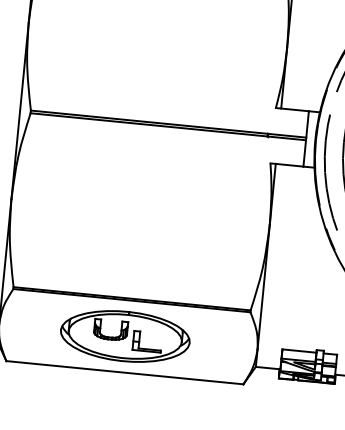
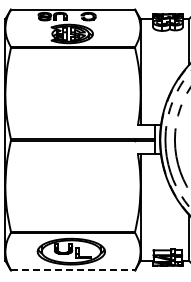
line: (125, 372) -> (73, 270), solid -> dashed

